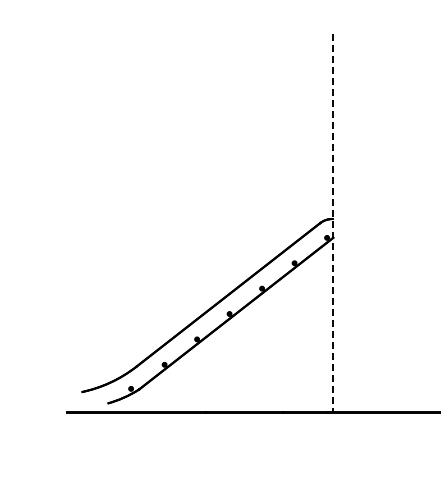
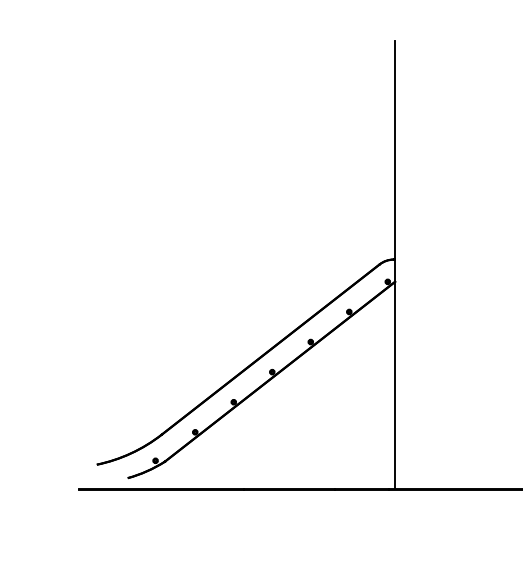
line: (333, 223) -> (395, 264), dashed -> solid

